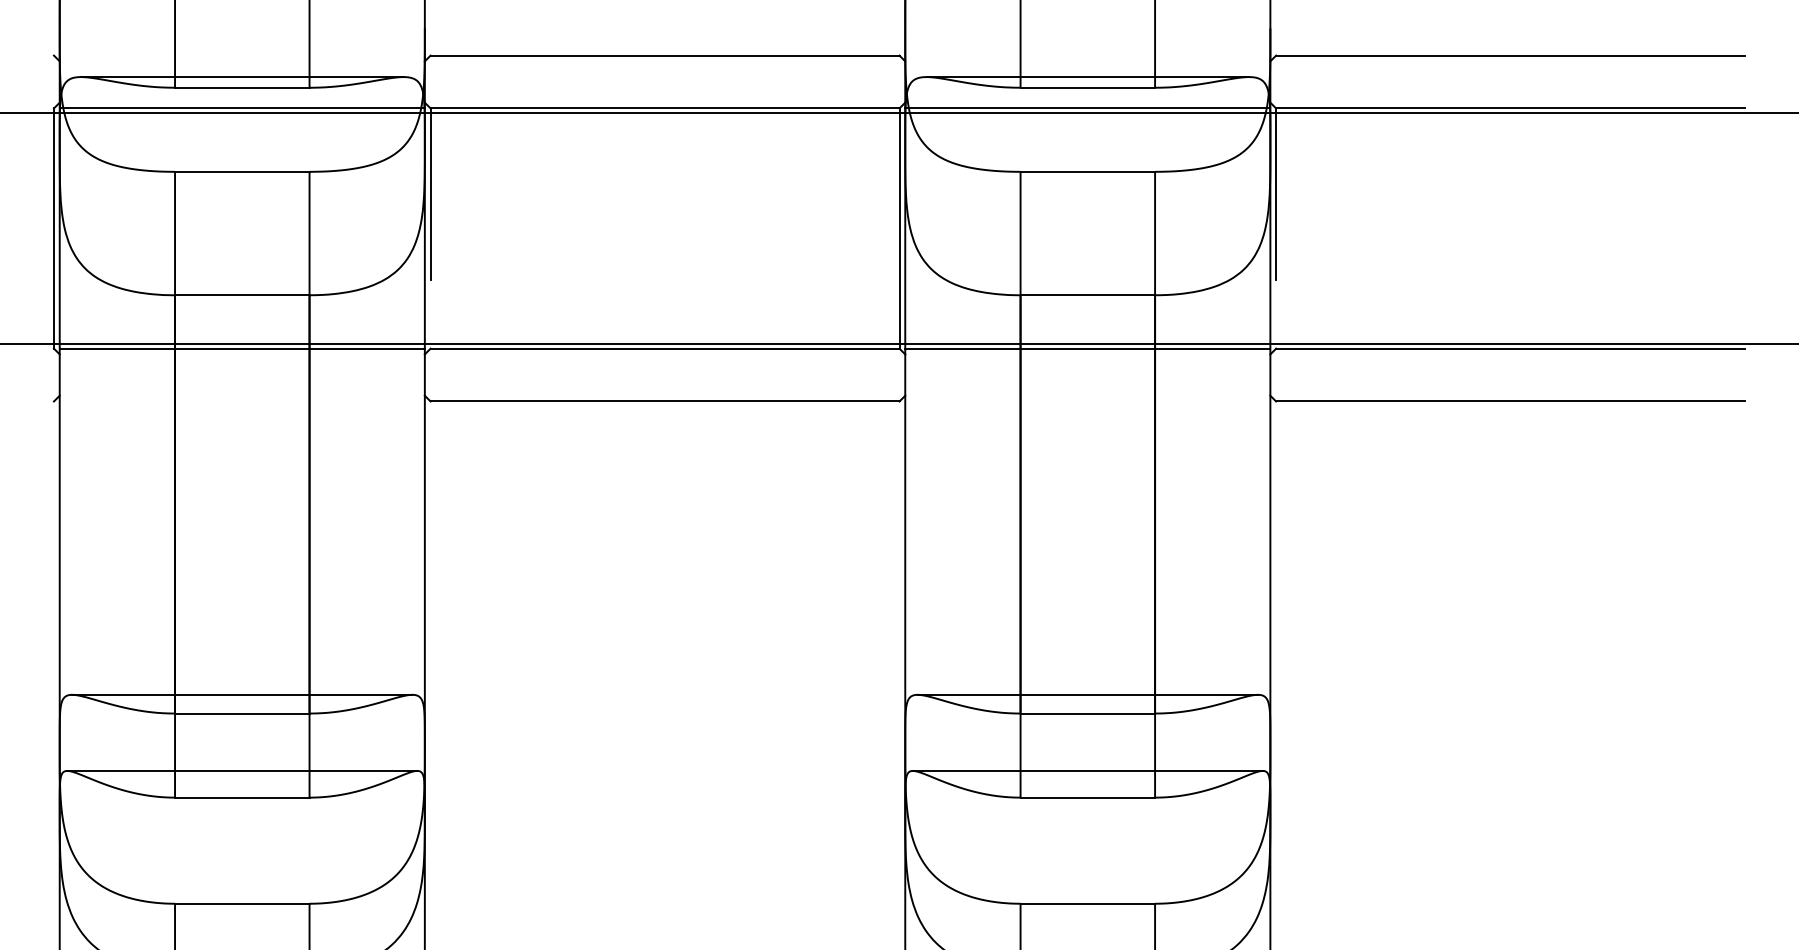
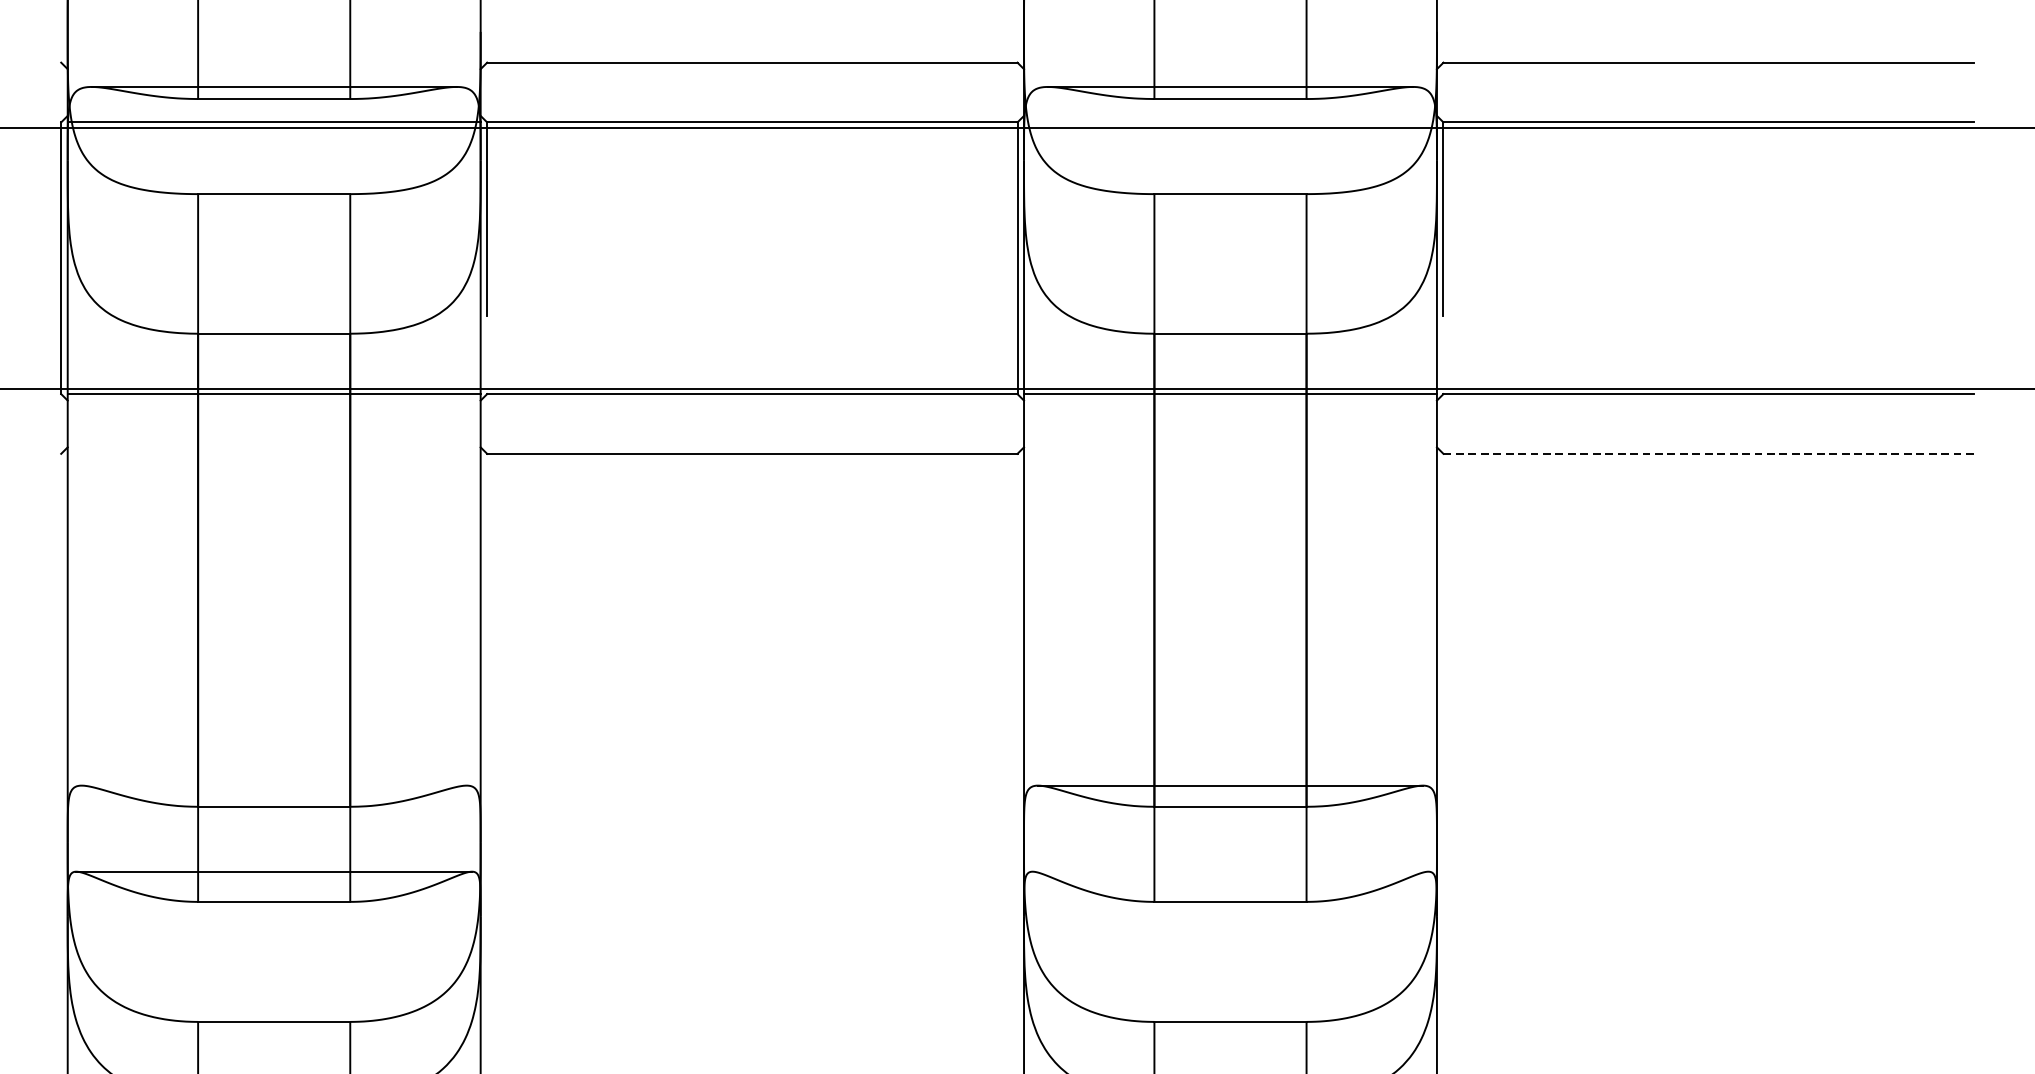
line: (1087, 108) -> (1230, 122), removed
line: (1511, 401) -> (1709, 453), solid -> dashed
line: (242, 694) -> (274, 785), removed
line: (1087, 770) -> (1230, 871), removed

